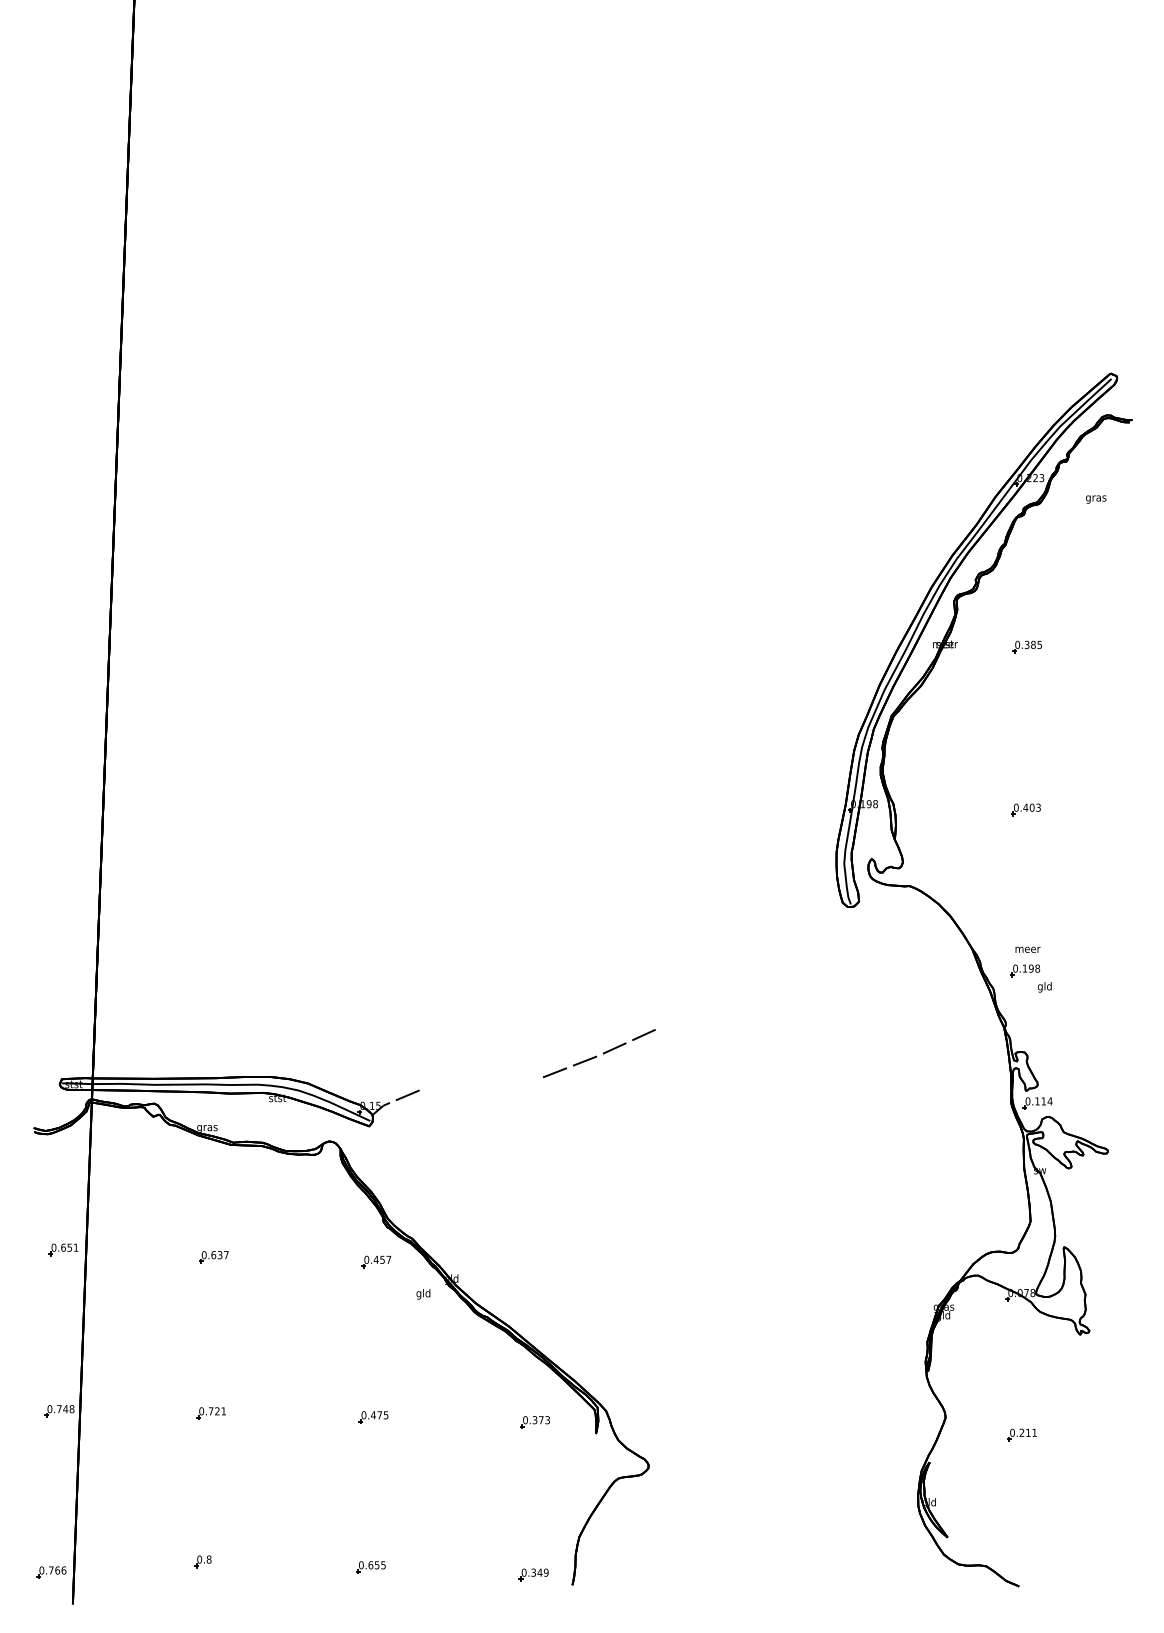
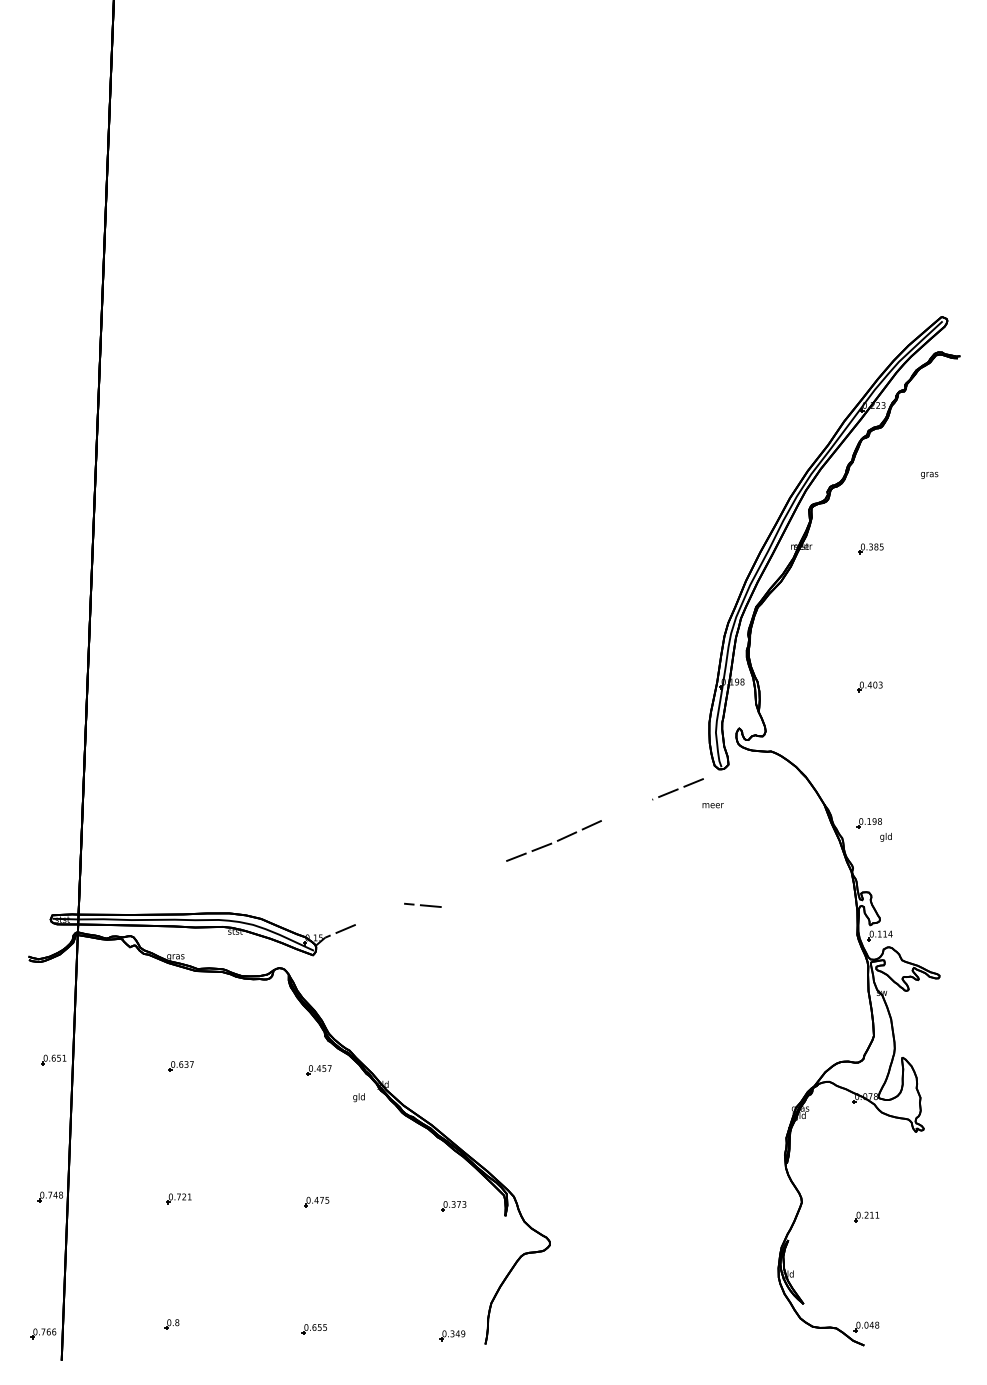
text: (1096, 499) -> (929, 475), moved
line: (799, 930) -> (677, 789), added
text: (1027, 949) -> (712, 805), moved
line: (596, 1055) -> (551, 842), moved
line: (498, 1067) -> (422, 905), added
part: (1021, 1564) -> (866, 1326), added

